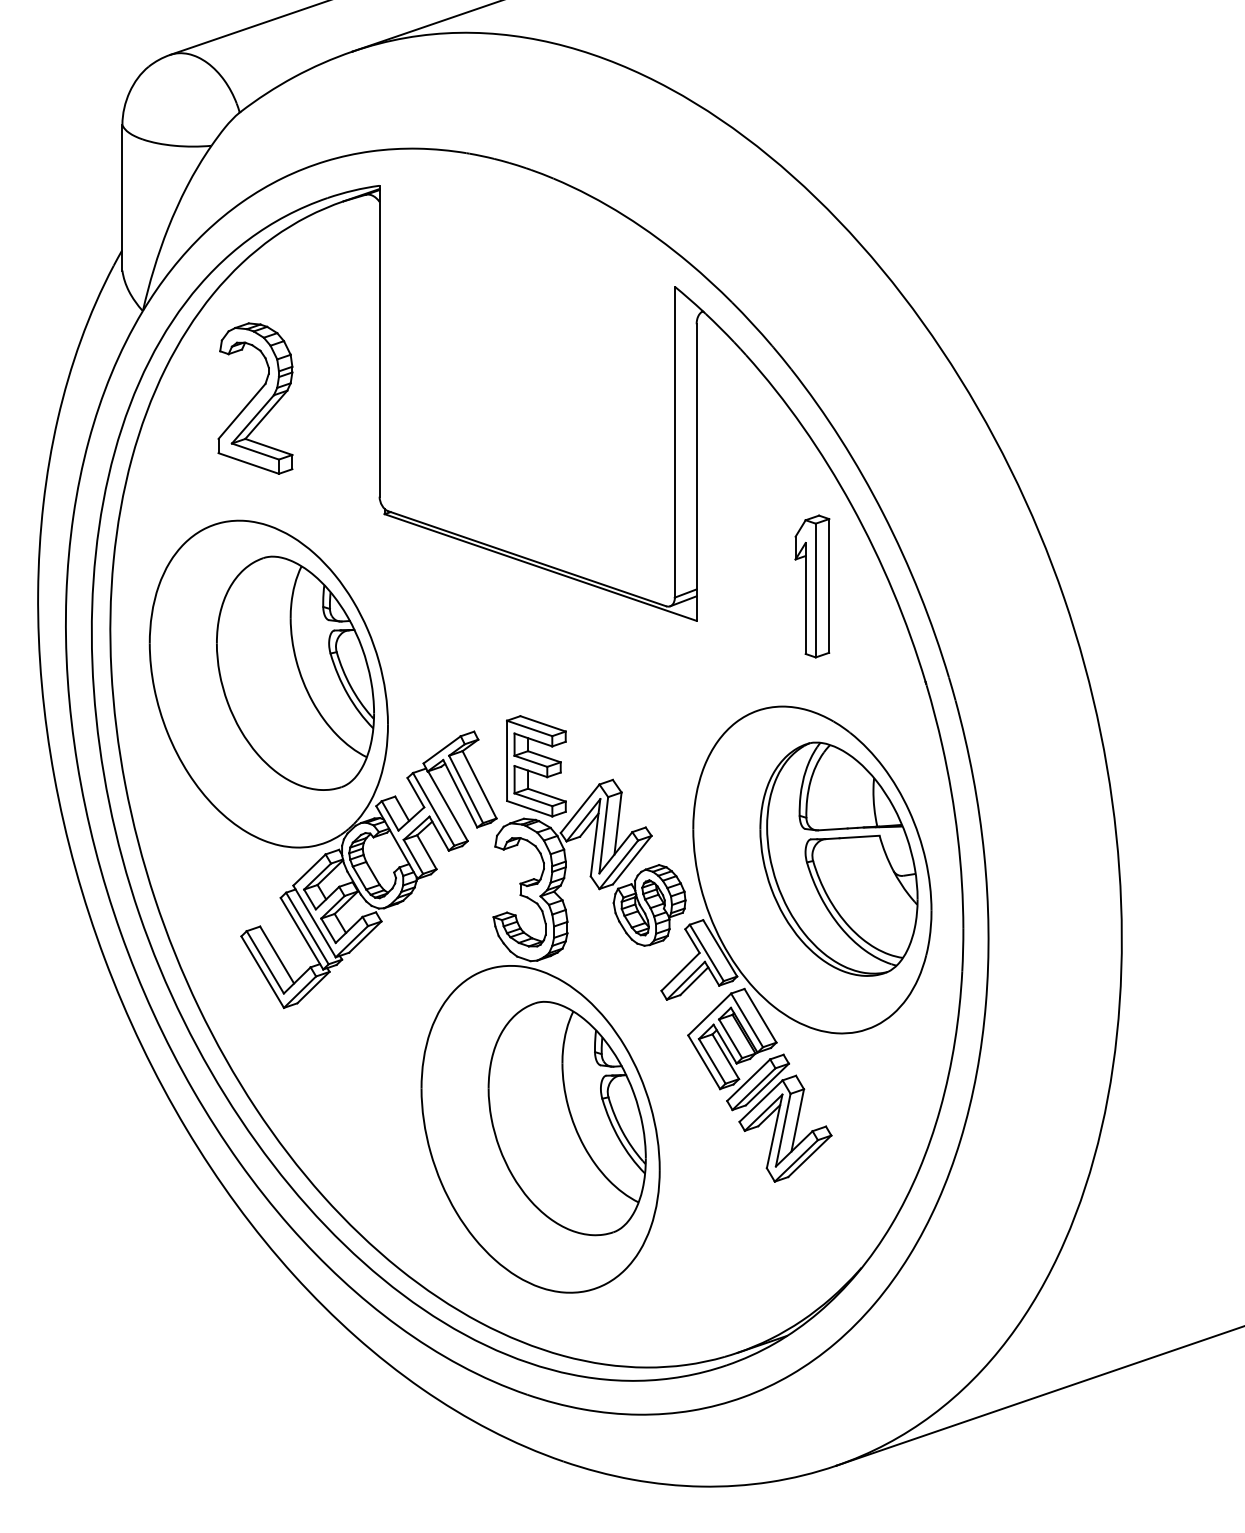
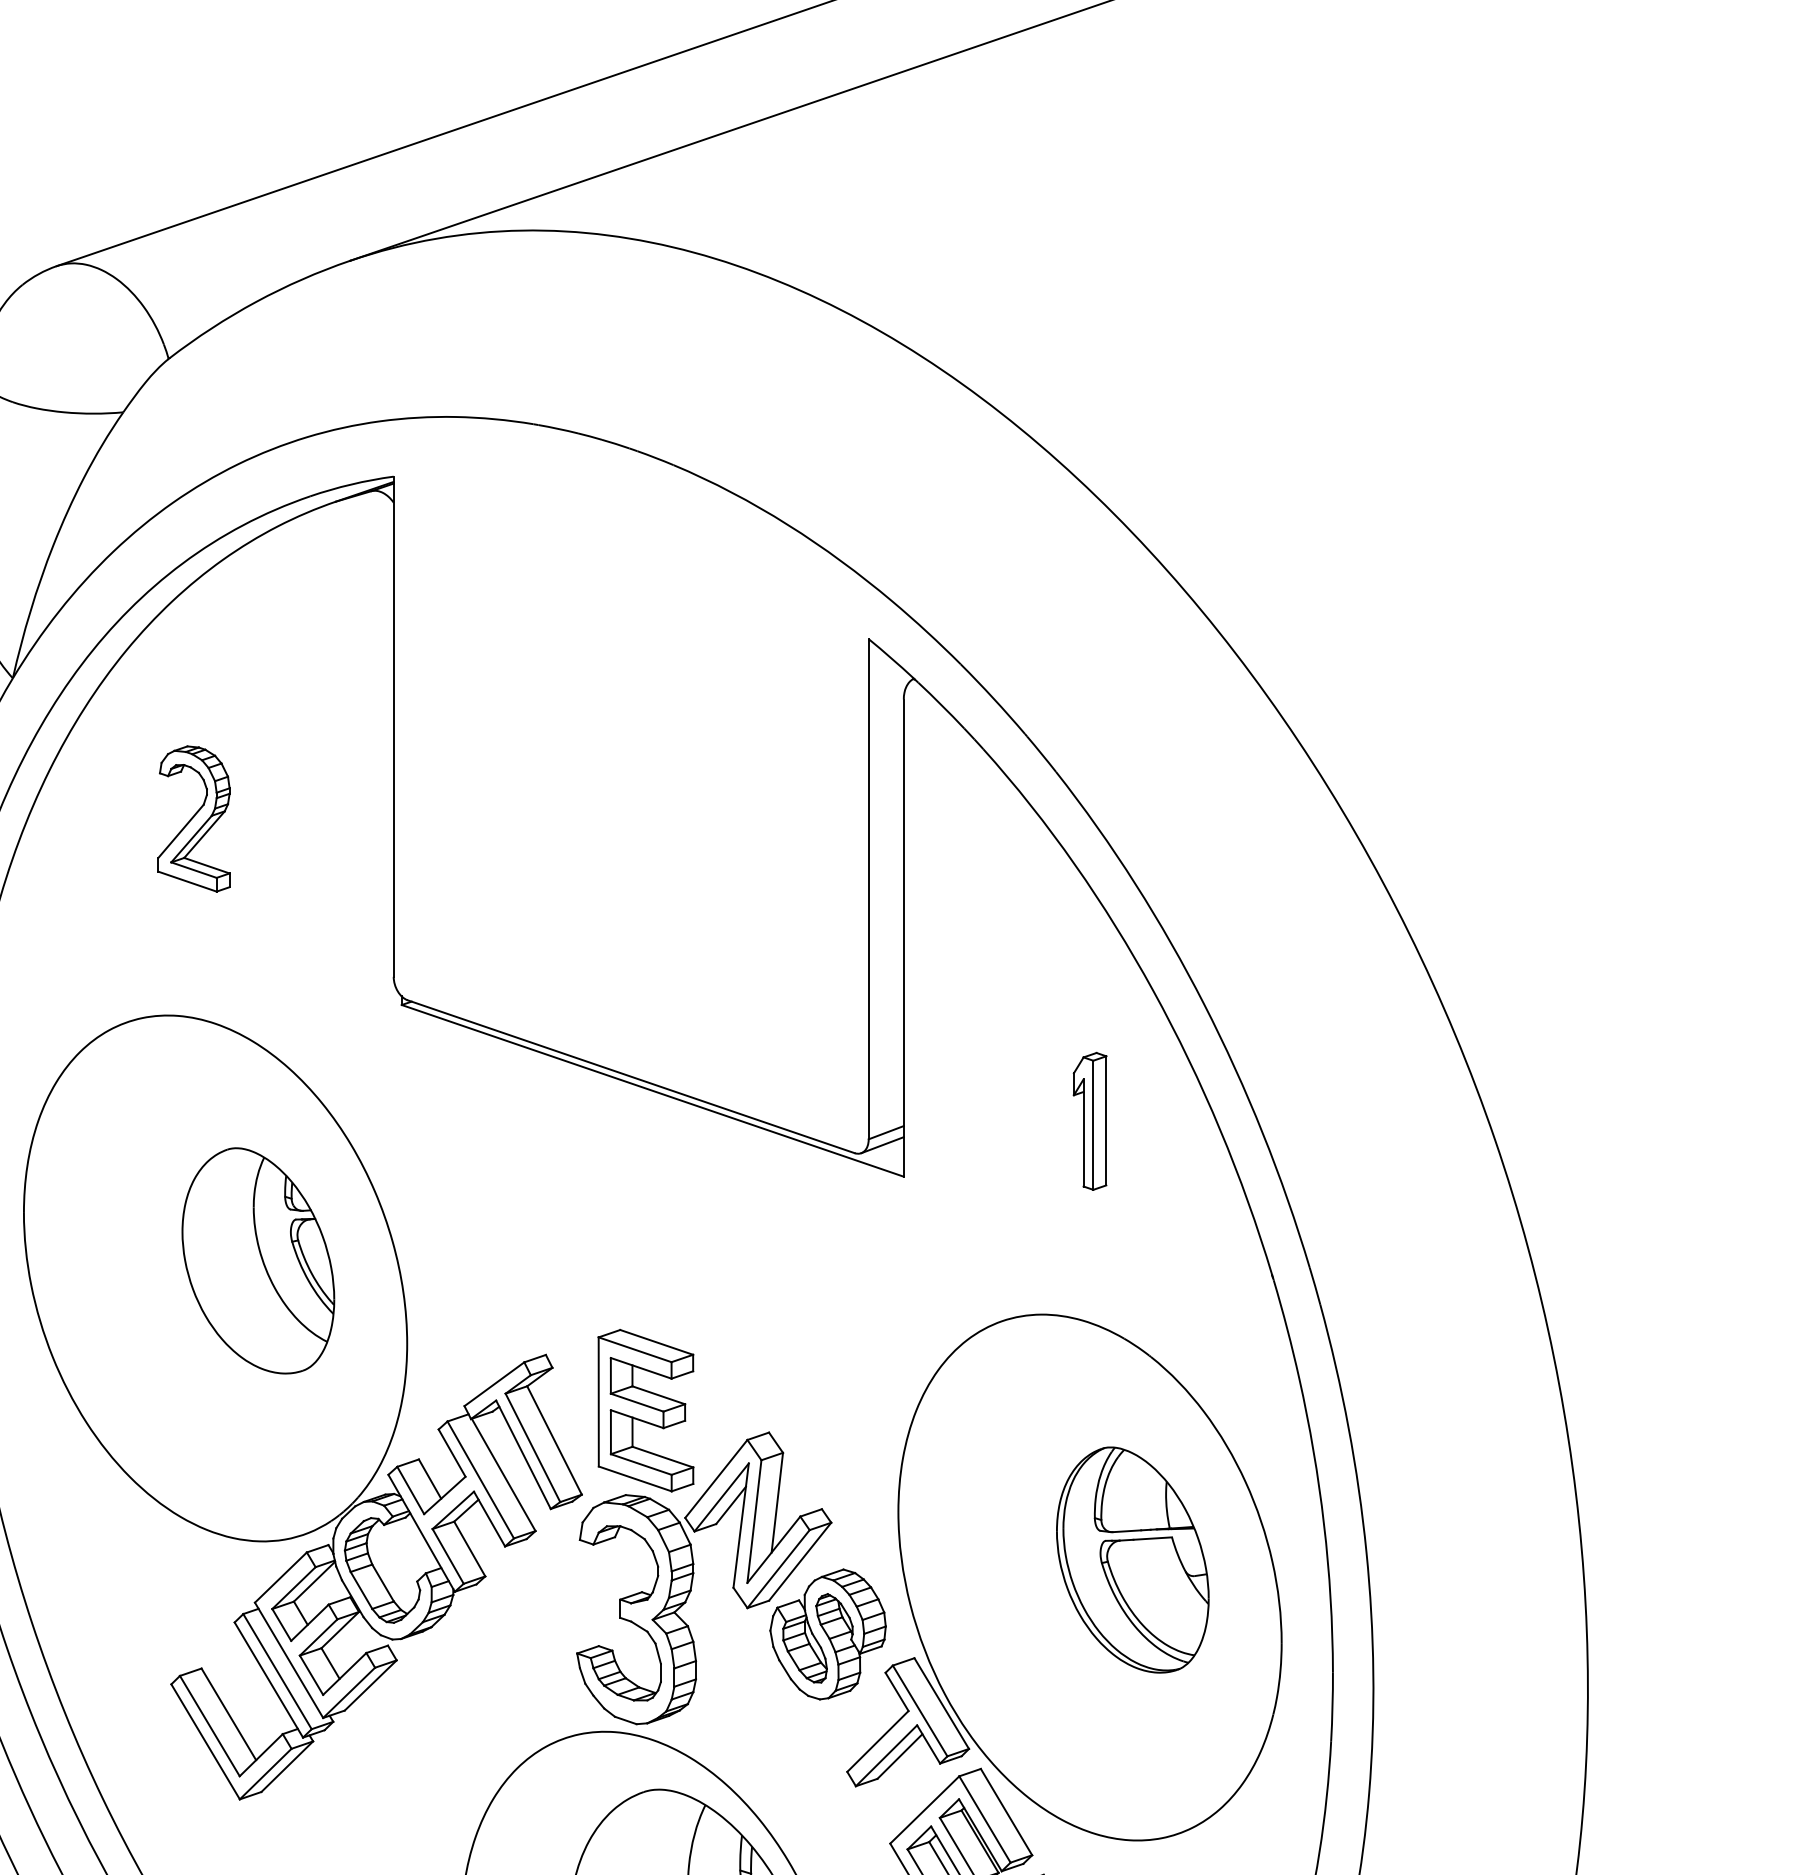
part: (255, 398) -> (194, 818), size x0.6
part: (812, 586) -> (1090, 1121), size x0.6
part: (295, 672) -> (258, 1259), size x0.6
part: (838, 858) -> (1132, 1559), size x0.6

